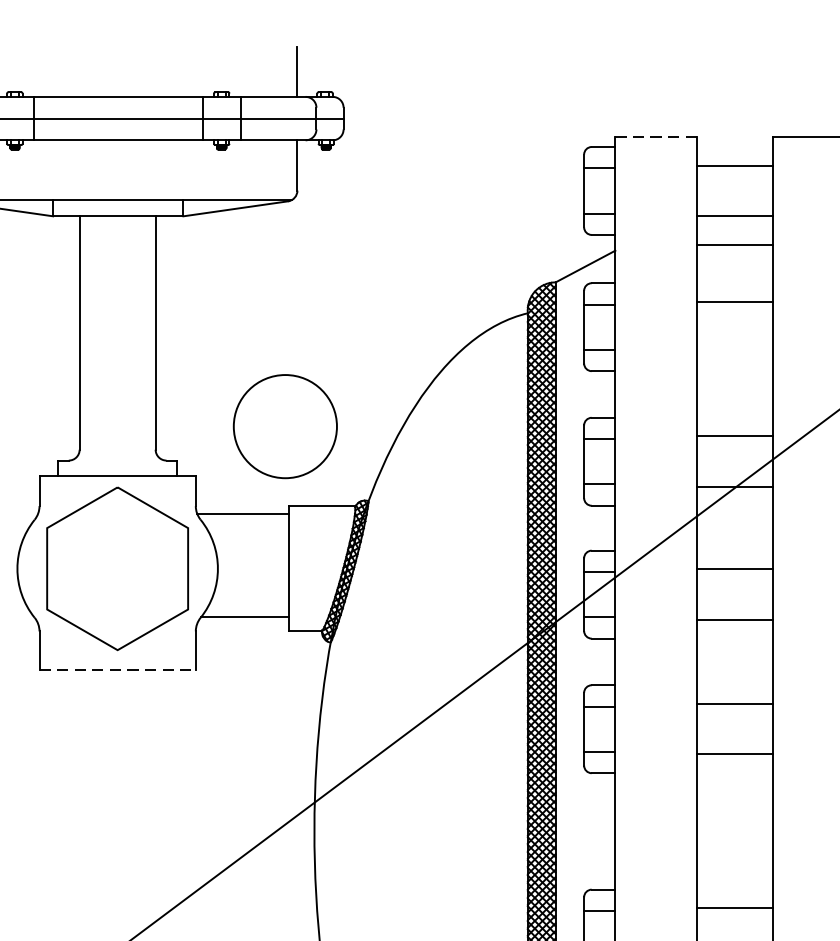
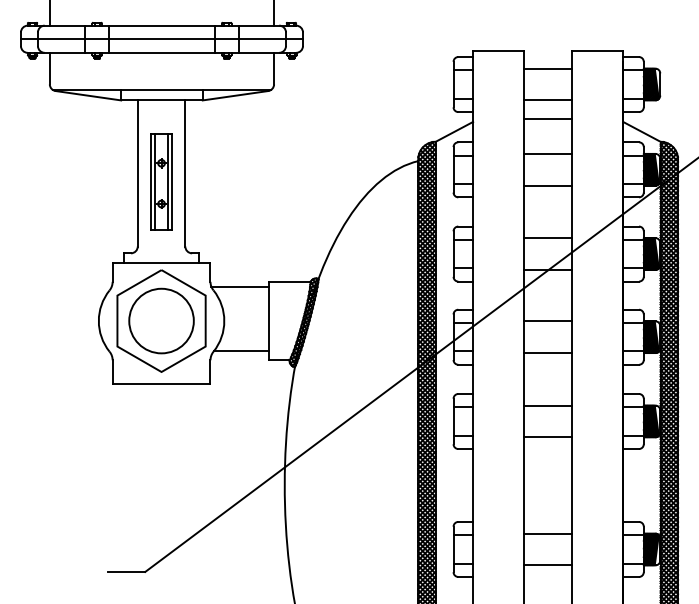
line: (655, 136) -> (498, 50), dashed -> solid
part: (117, 345) -> (161, 181), added
line: (734, 352) -> (547, 185), added
circle: (285, 425) -> (161, 320), moved
line: (117, 670) -> (161, 384), dashed -> solid

